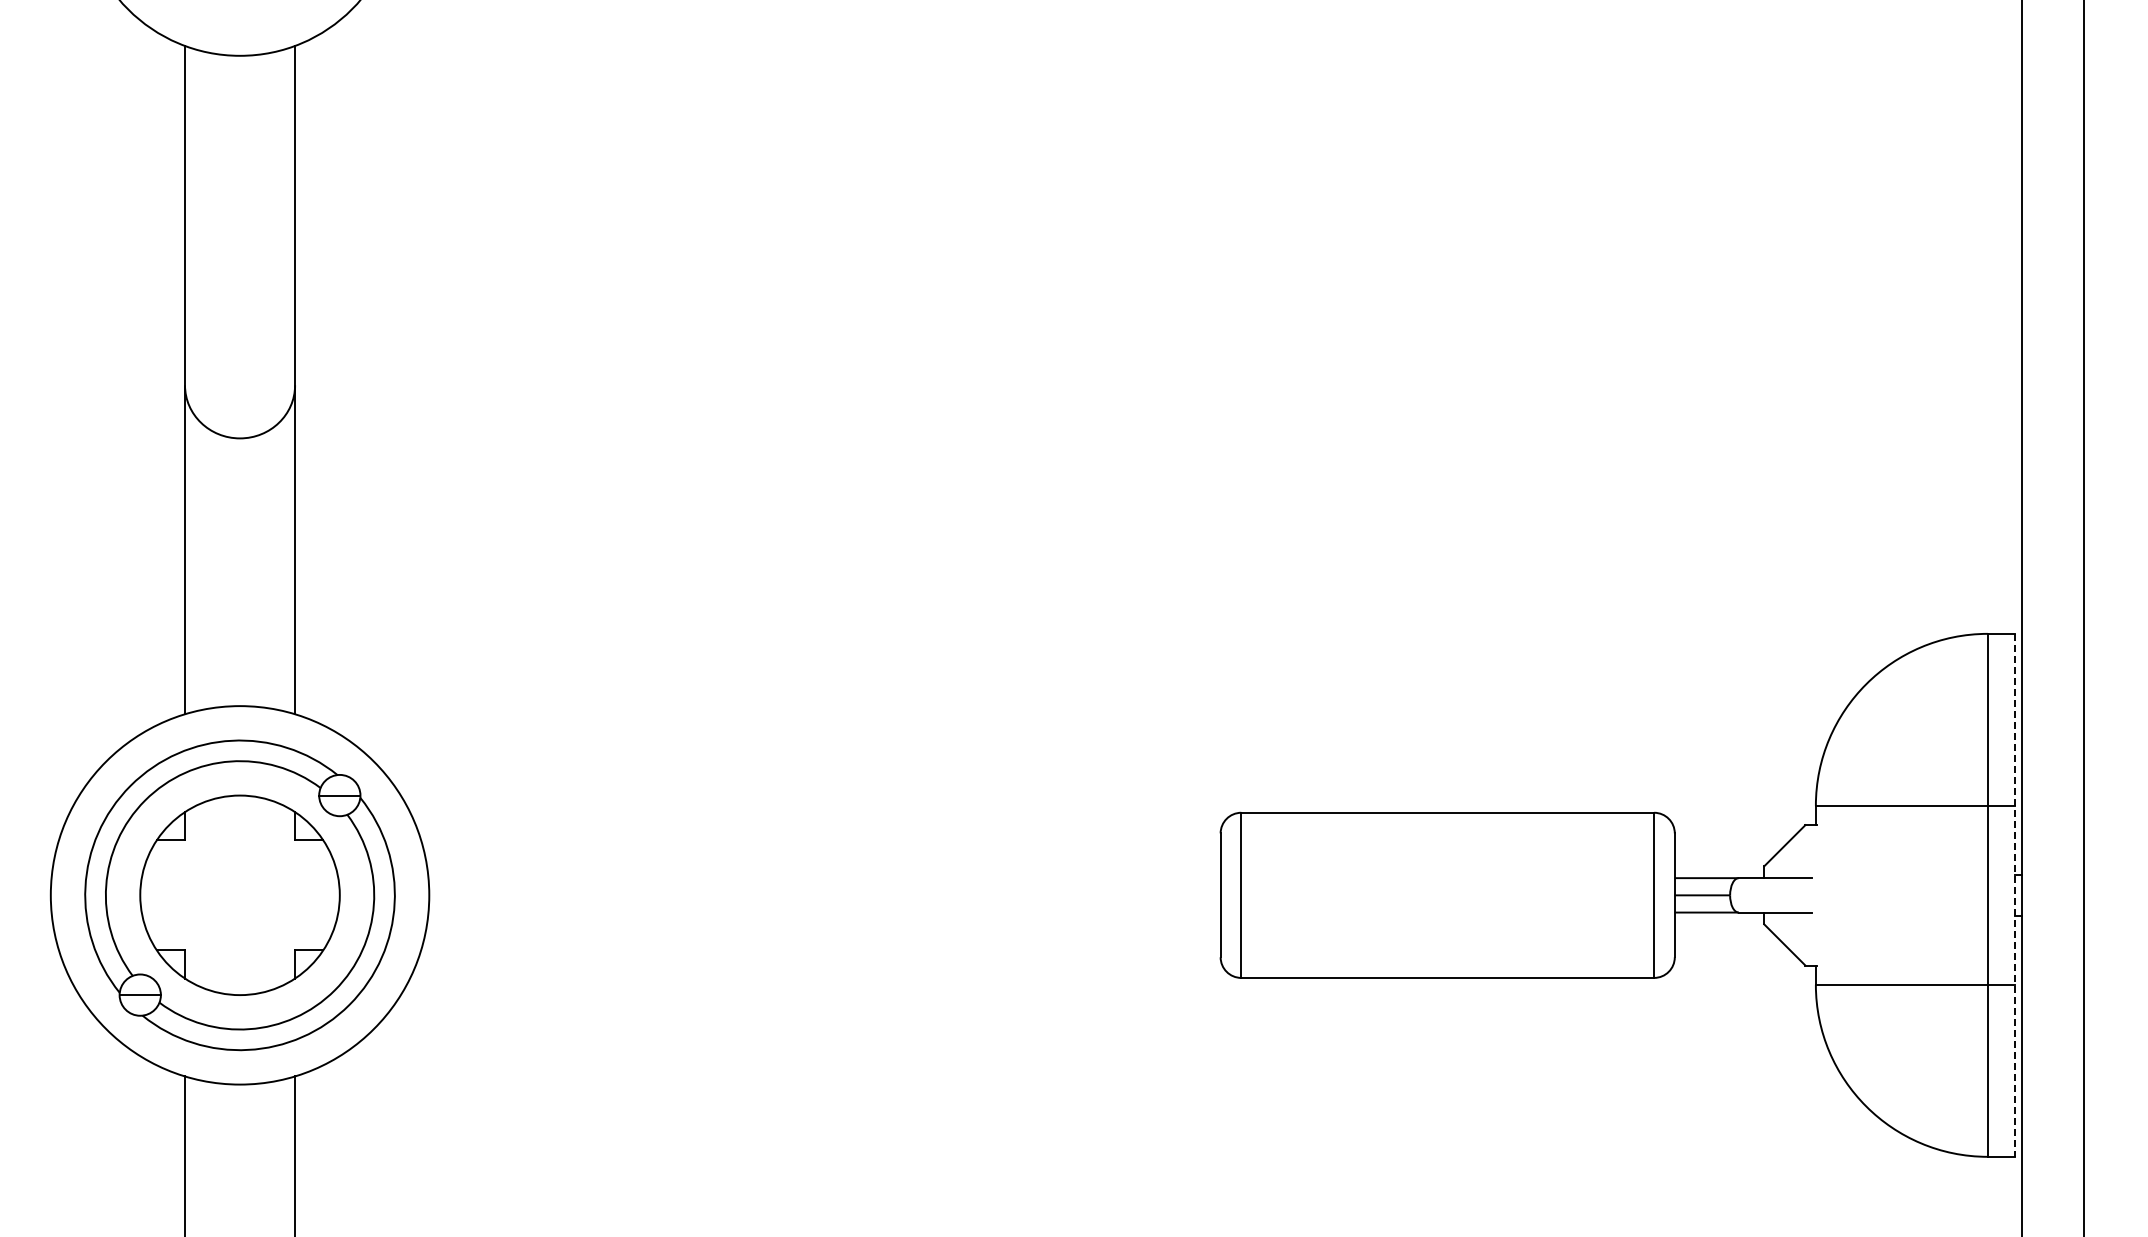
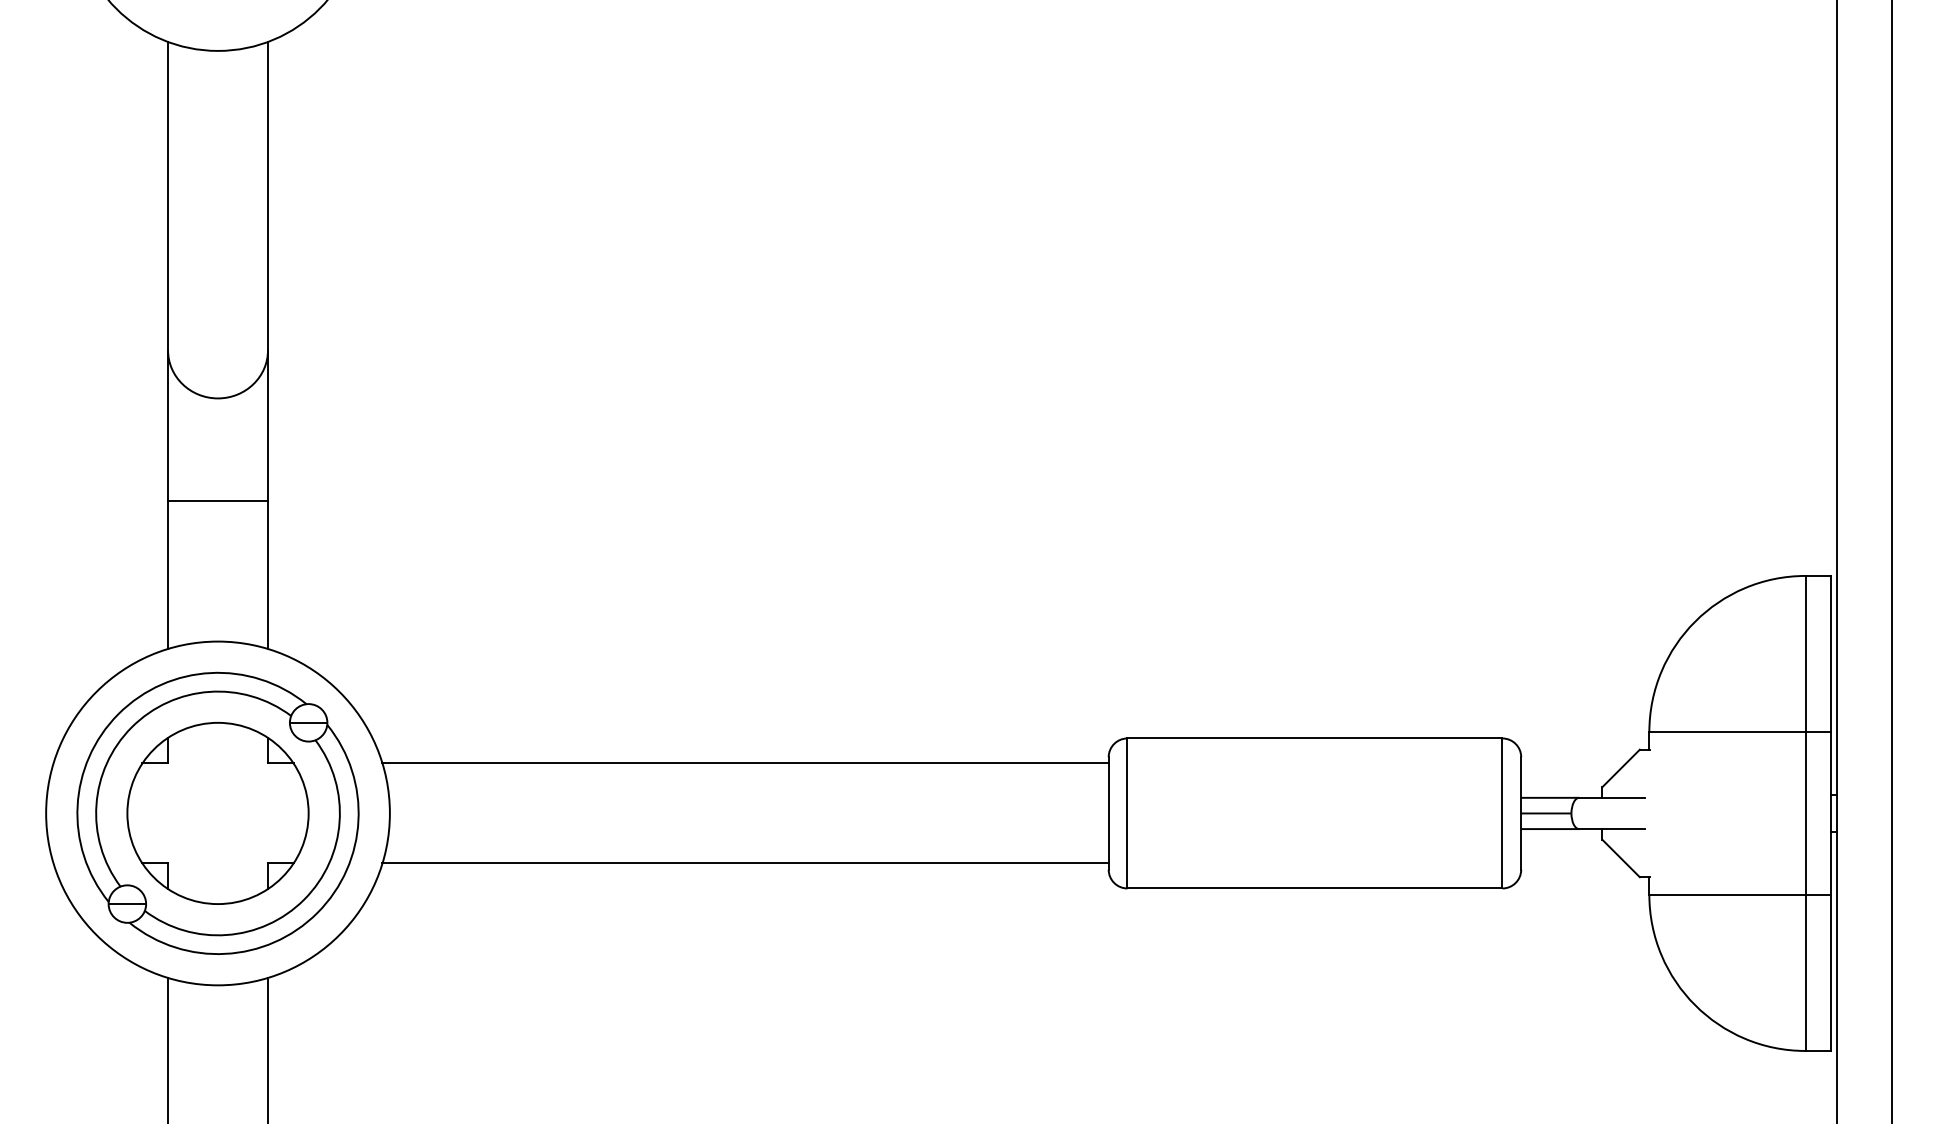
line: (240, 551) -> (218, 501), added
line: (820, 840) -> (745, 763), added
line: (2015, 895) -> (1830, 813), dashed -> solid
line: (820, 950) -> (745, 863), added

